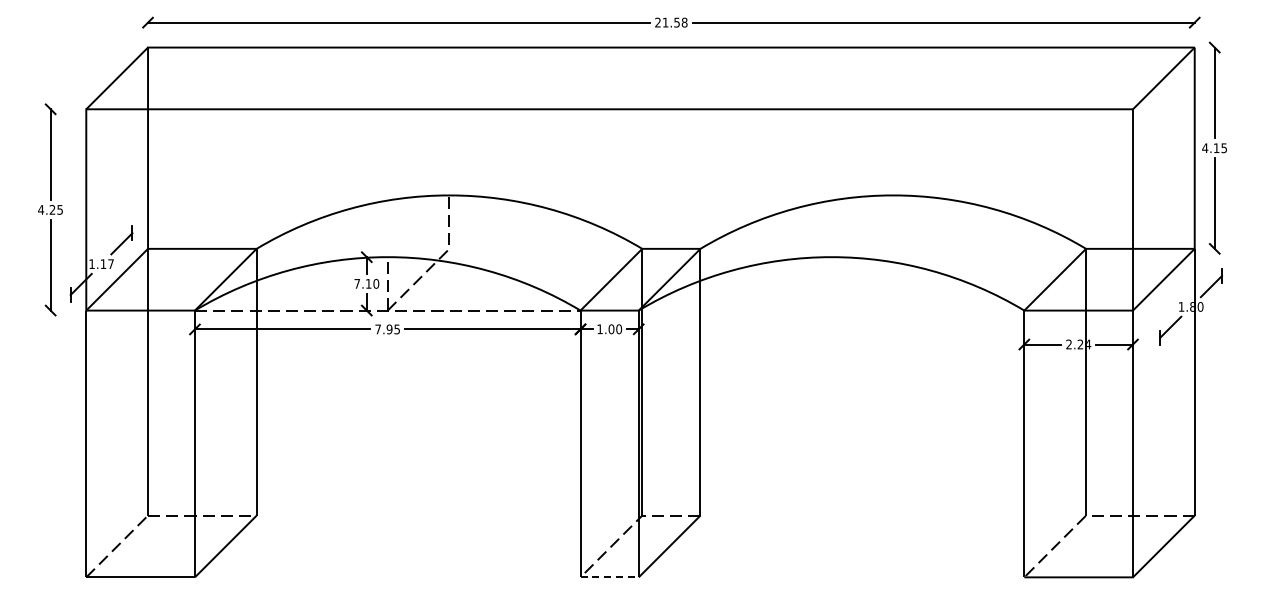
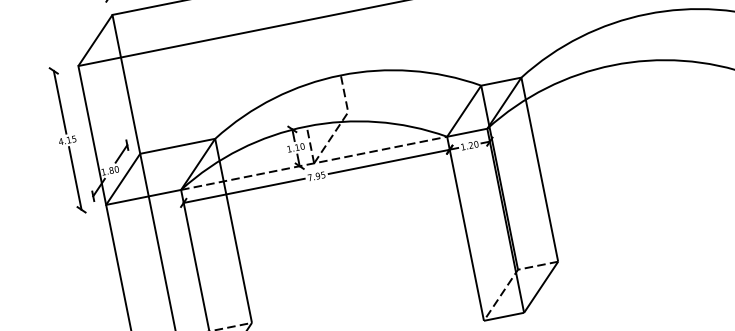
text: (52, 209) -> (68, 139), 4.25 -> 4.15
text: (106, 264) -> (113, 170), 1.17 -> 1.80
text: (356, 283) -> (288, 148), 7.10 -> 1.10
text: (611, 329) -> (471, 145), 1.00 -> 1.20
line: (610, 577) -> (504, 316), dashed -> solid

